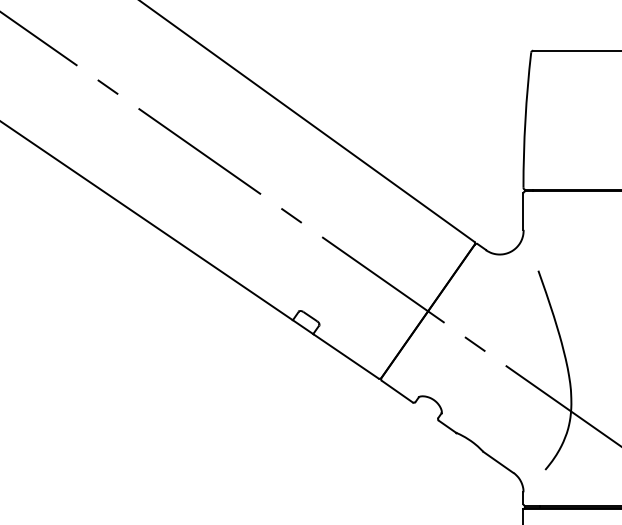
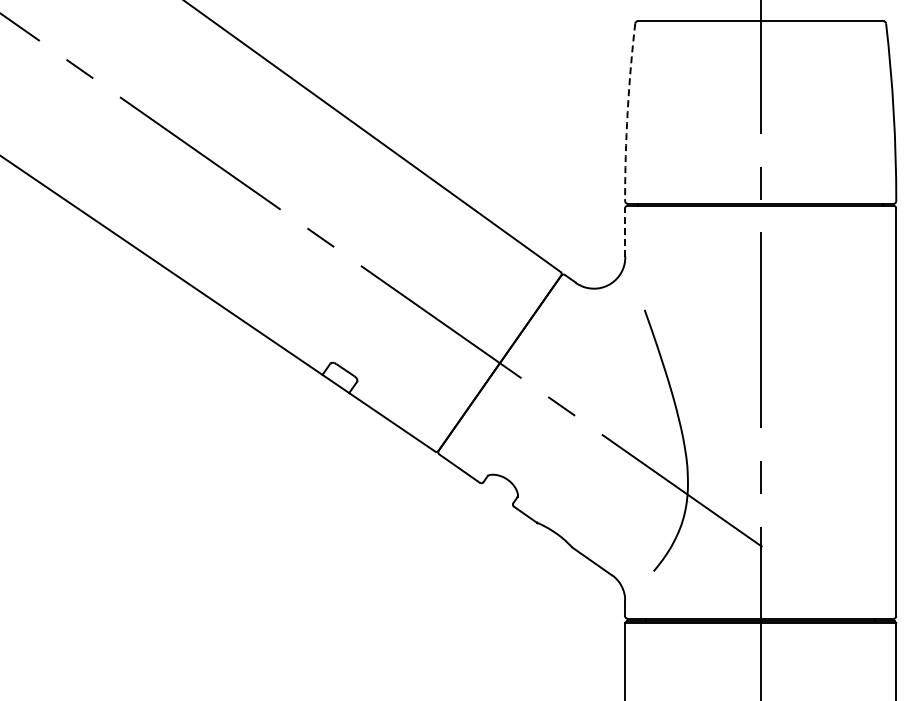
arc: (525, 120) -> (627, 112), solid -> dashed
line: (523, 211) -> (625, 232), solid -> dashed

